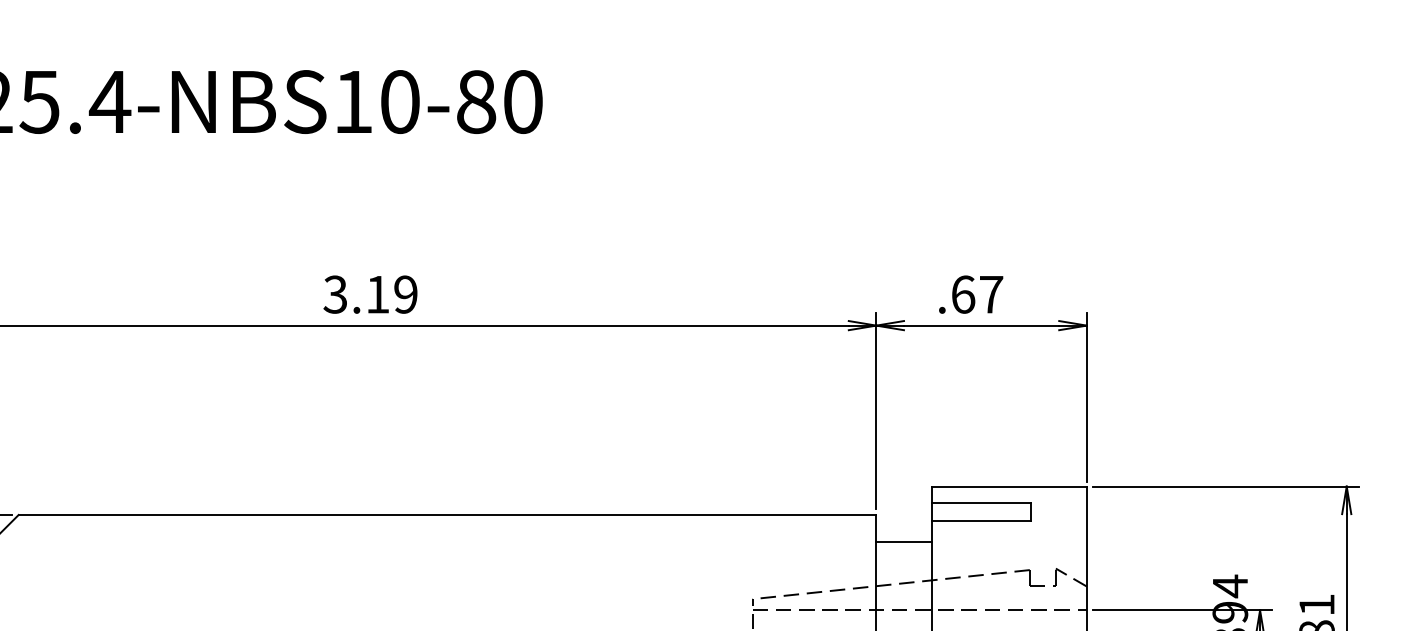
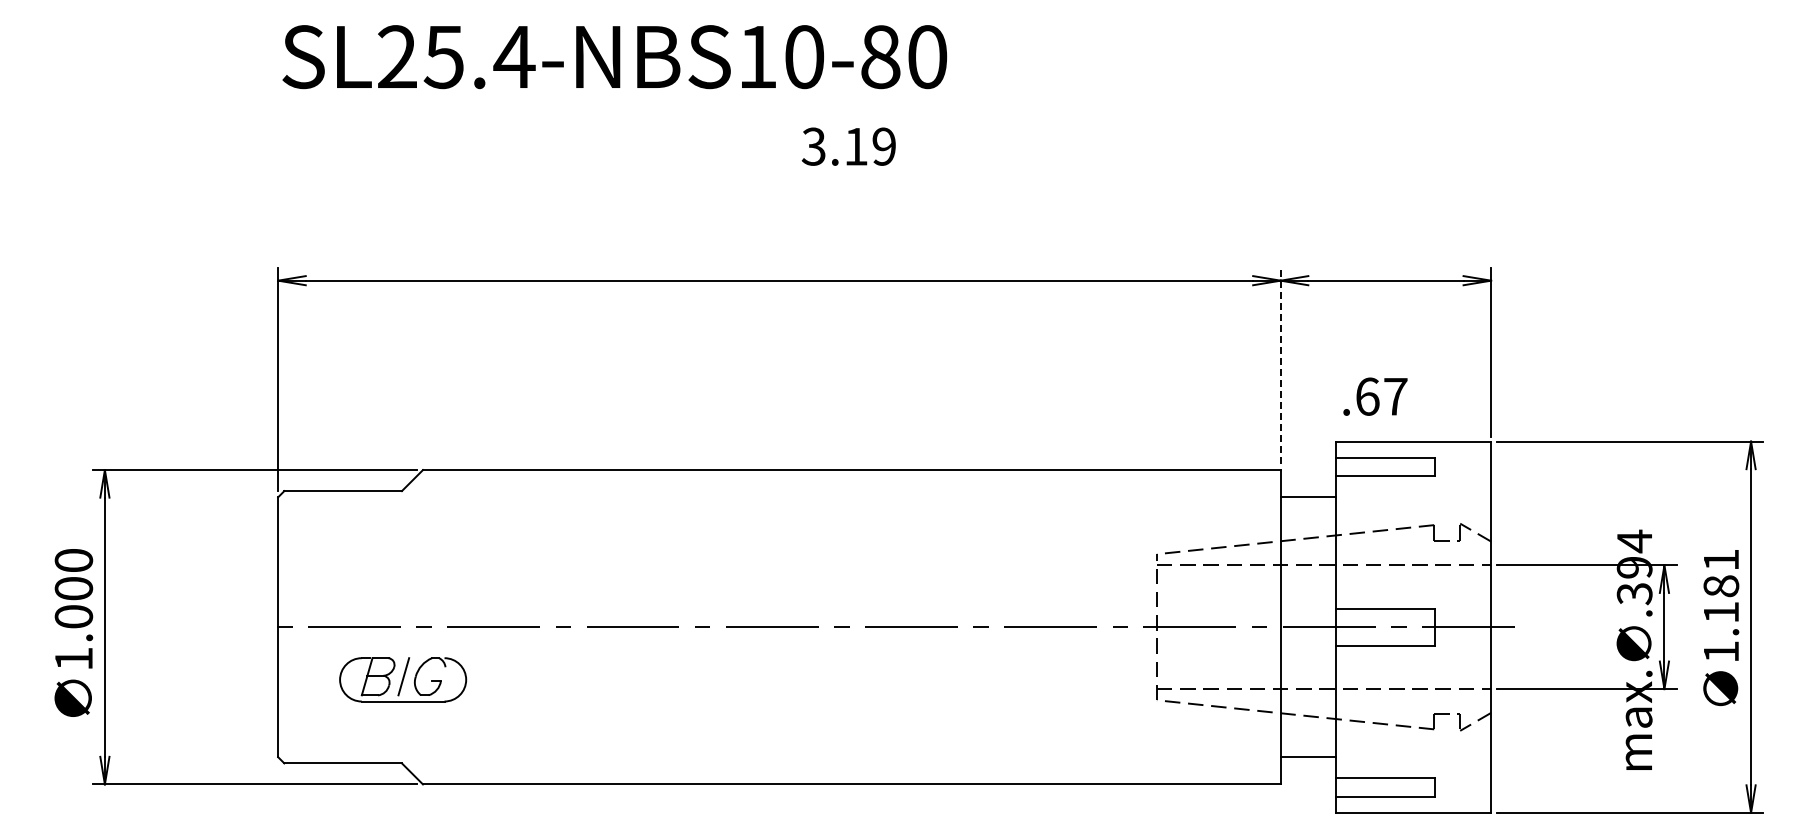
text: (370, 294) -> (848, 146), moved
text: (971, 294) -> (1375, 396), moved
line: (876, 411) -> (1280, 366), solid -> dashed

